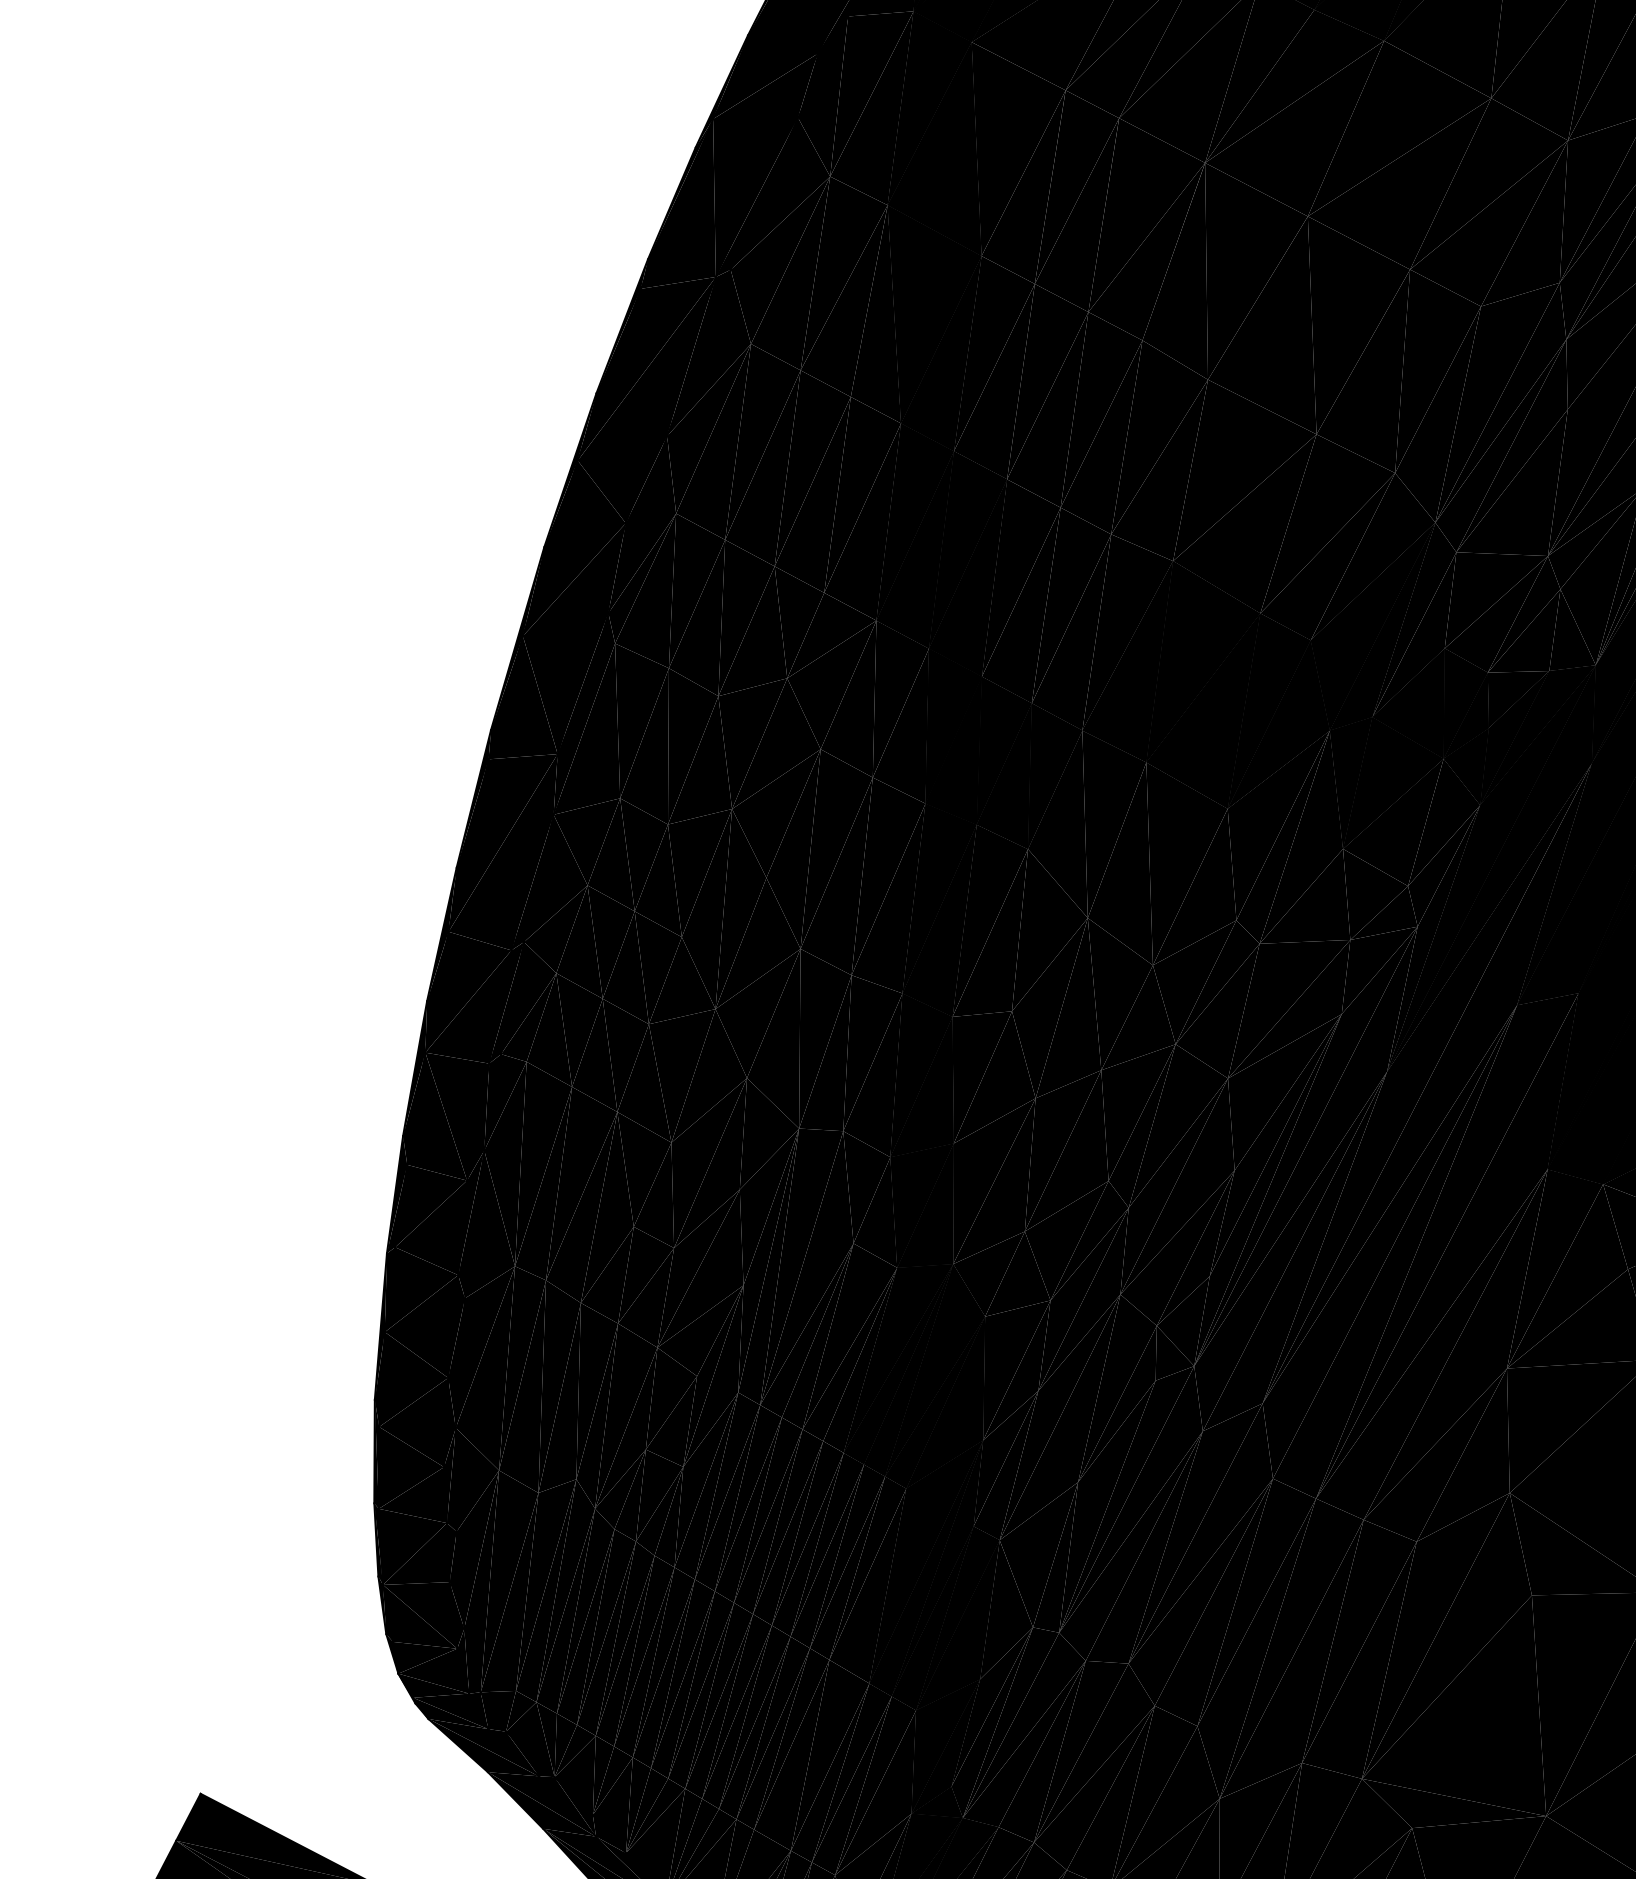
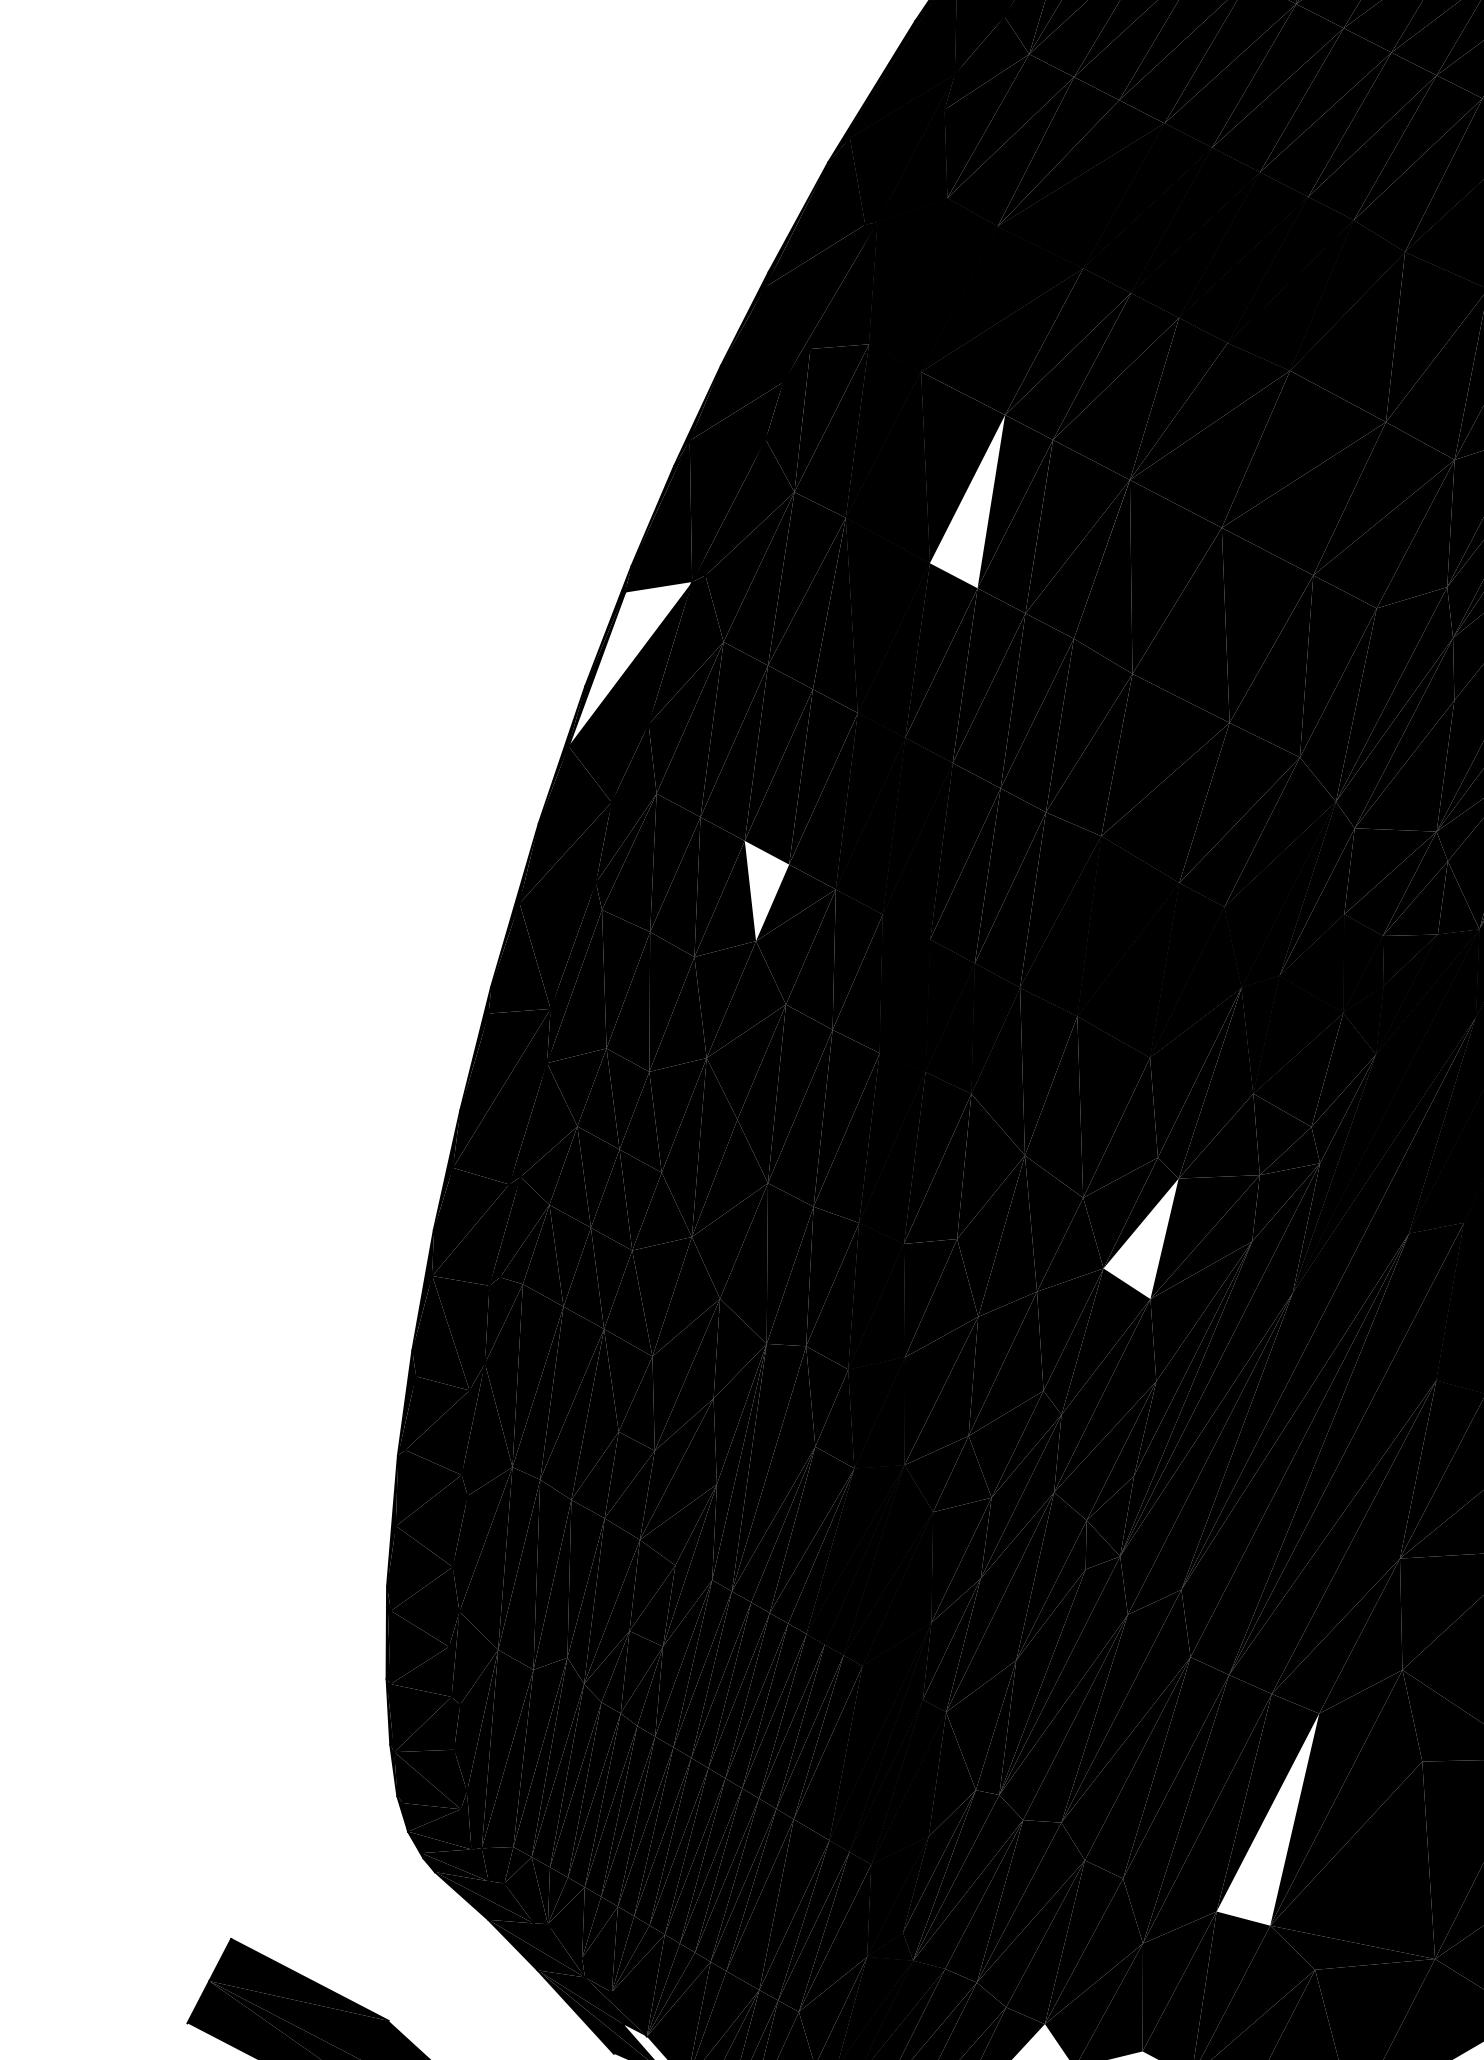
fill: (1023, 187) -> (967, 501), removed
fill: (646, 369) -> (630, 664), removed
fill: (798, 621) -> (766, 890), removed
fill: (1216, 1010) -> (1140, 1238), removed
fill: (1358, 1660) -> (1267, 1819), removed

